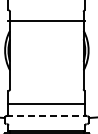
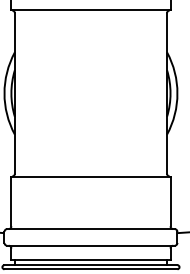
line: (46, 21) -> (90, 10), moved
line: (46, 103) -> (90, 176), moved
line: (47, 116) -> (92, 229), dashed -> solid
line: (46, 124) -> (90, 246), added

